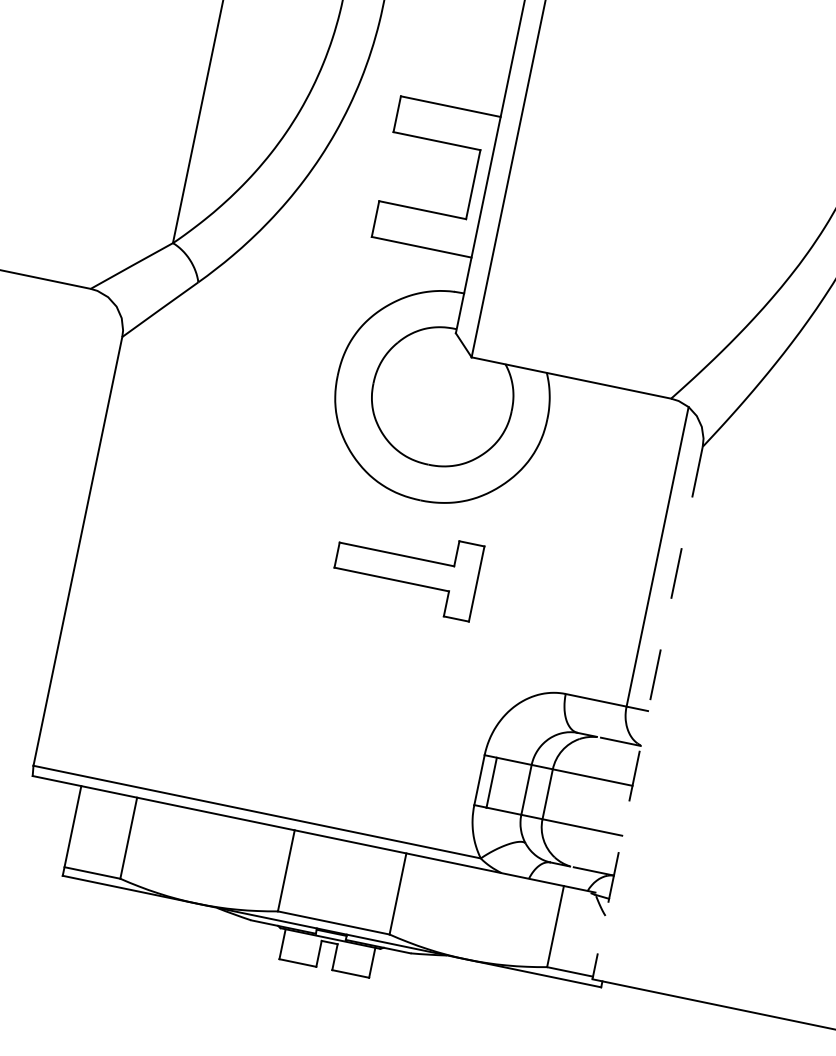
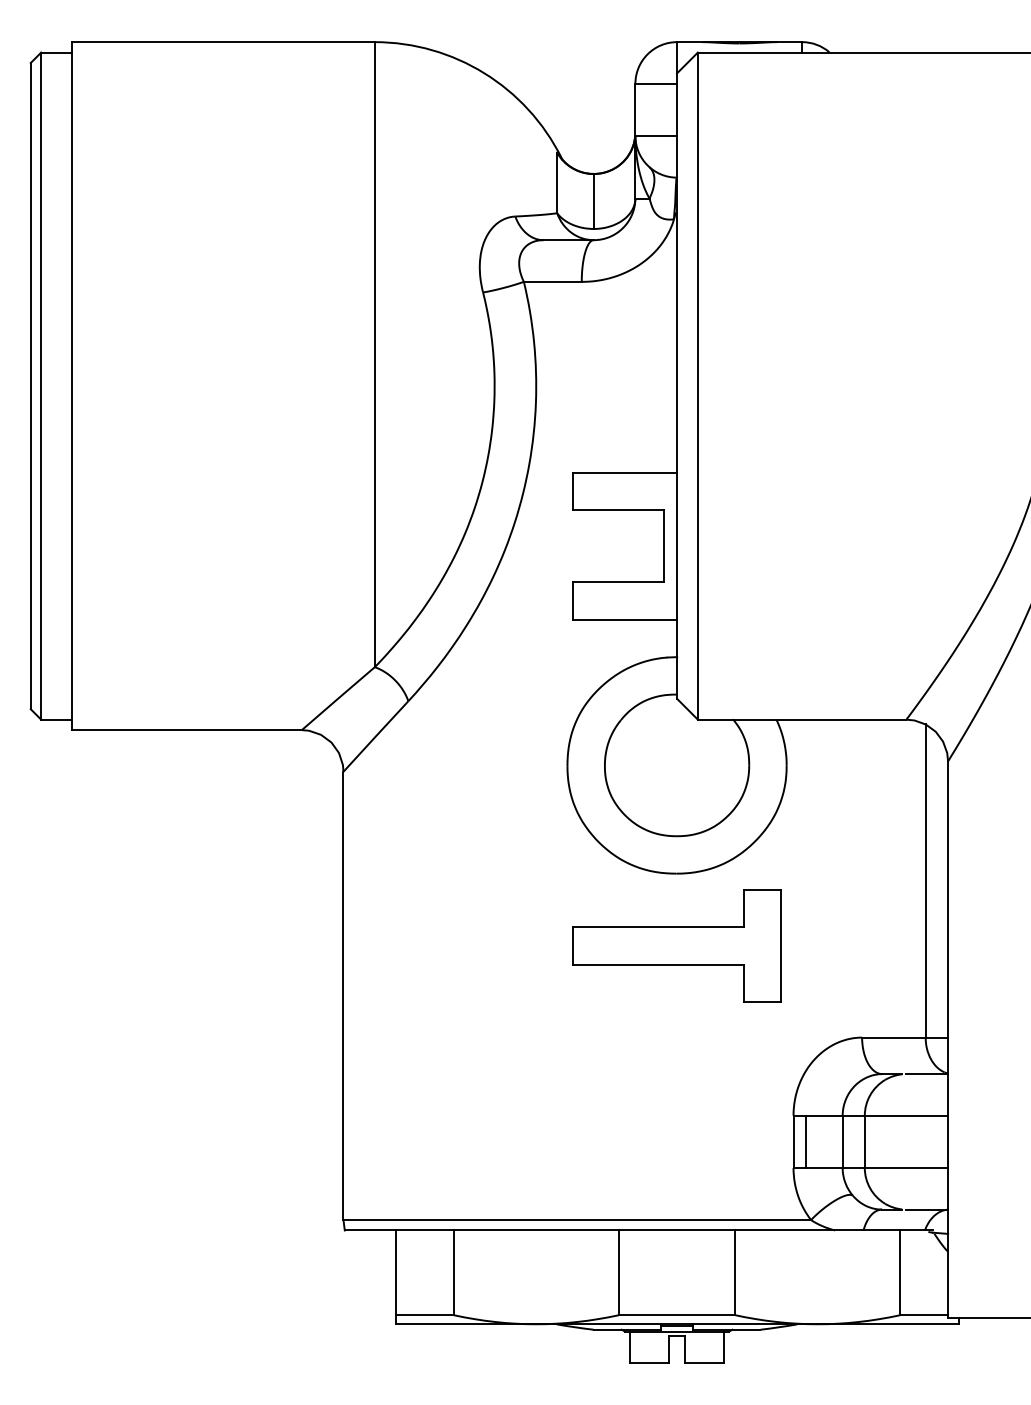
part: (406, 569) -> (676, 945), size x1.43
line: (647, 713) -> (948, 1040), dashed -> solid

